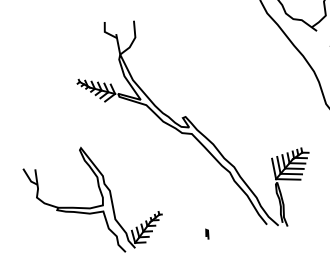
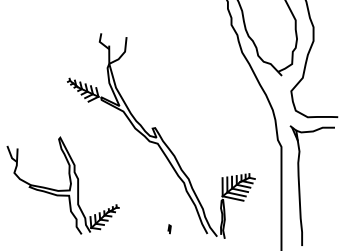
line: (207, 234) -> (169, 229), moved

